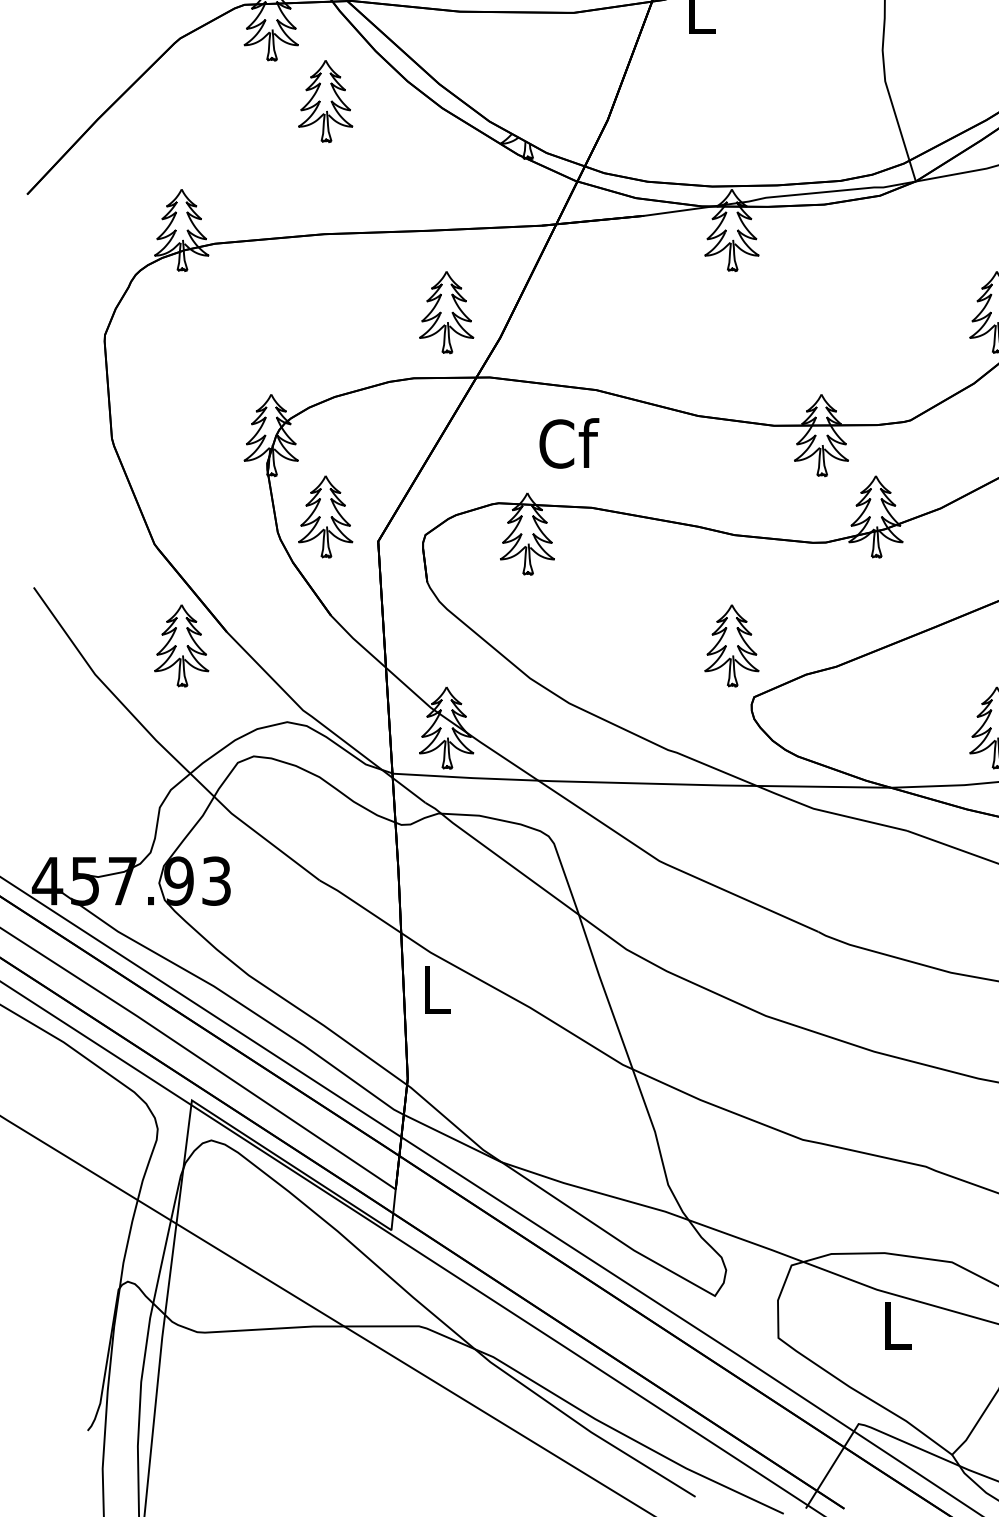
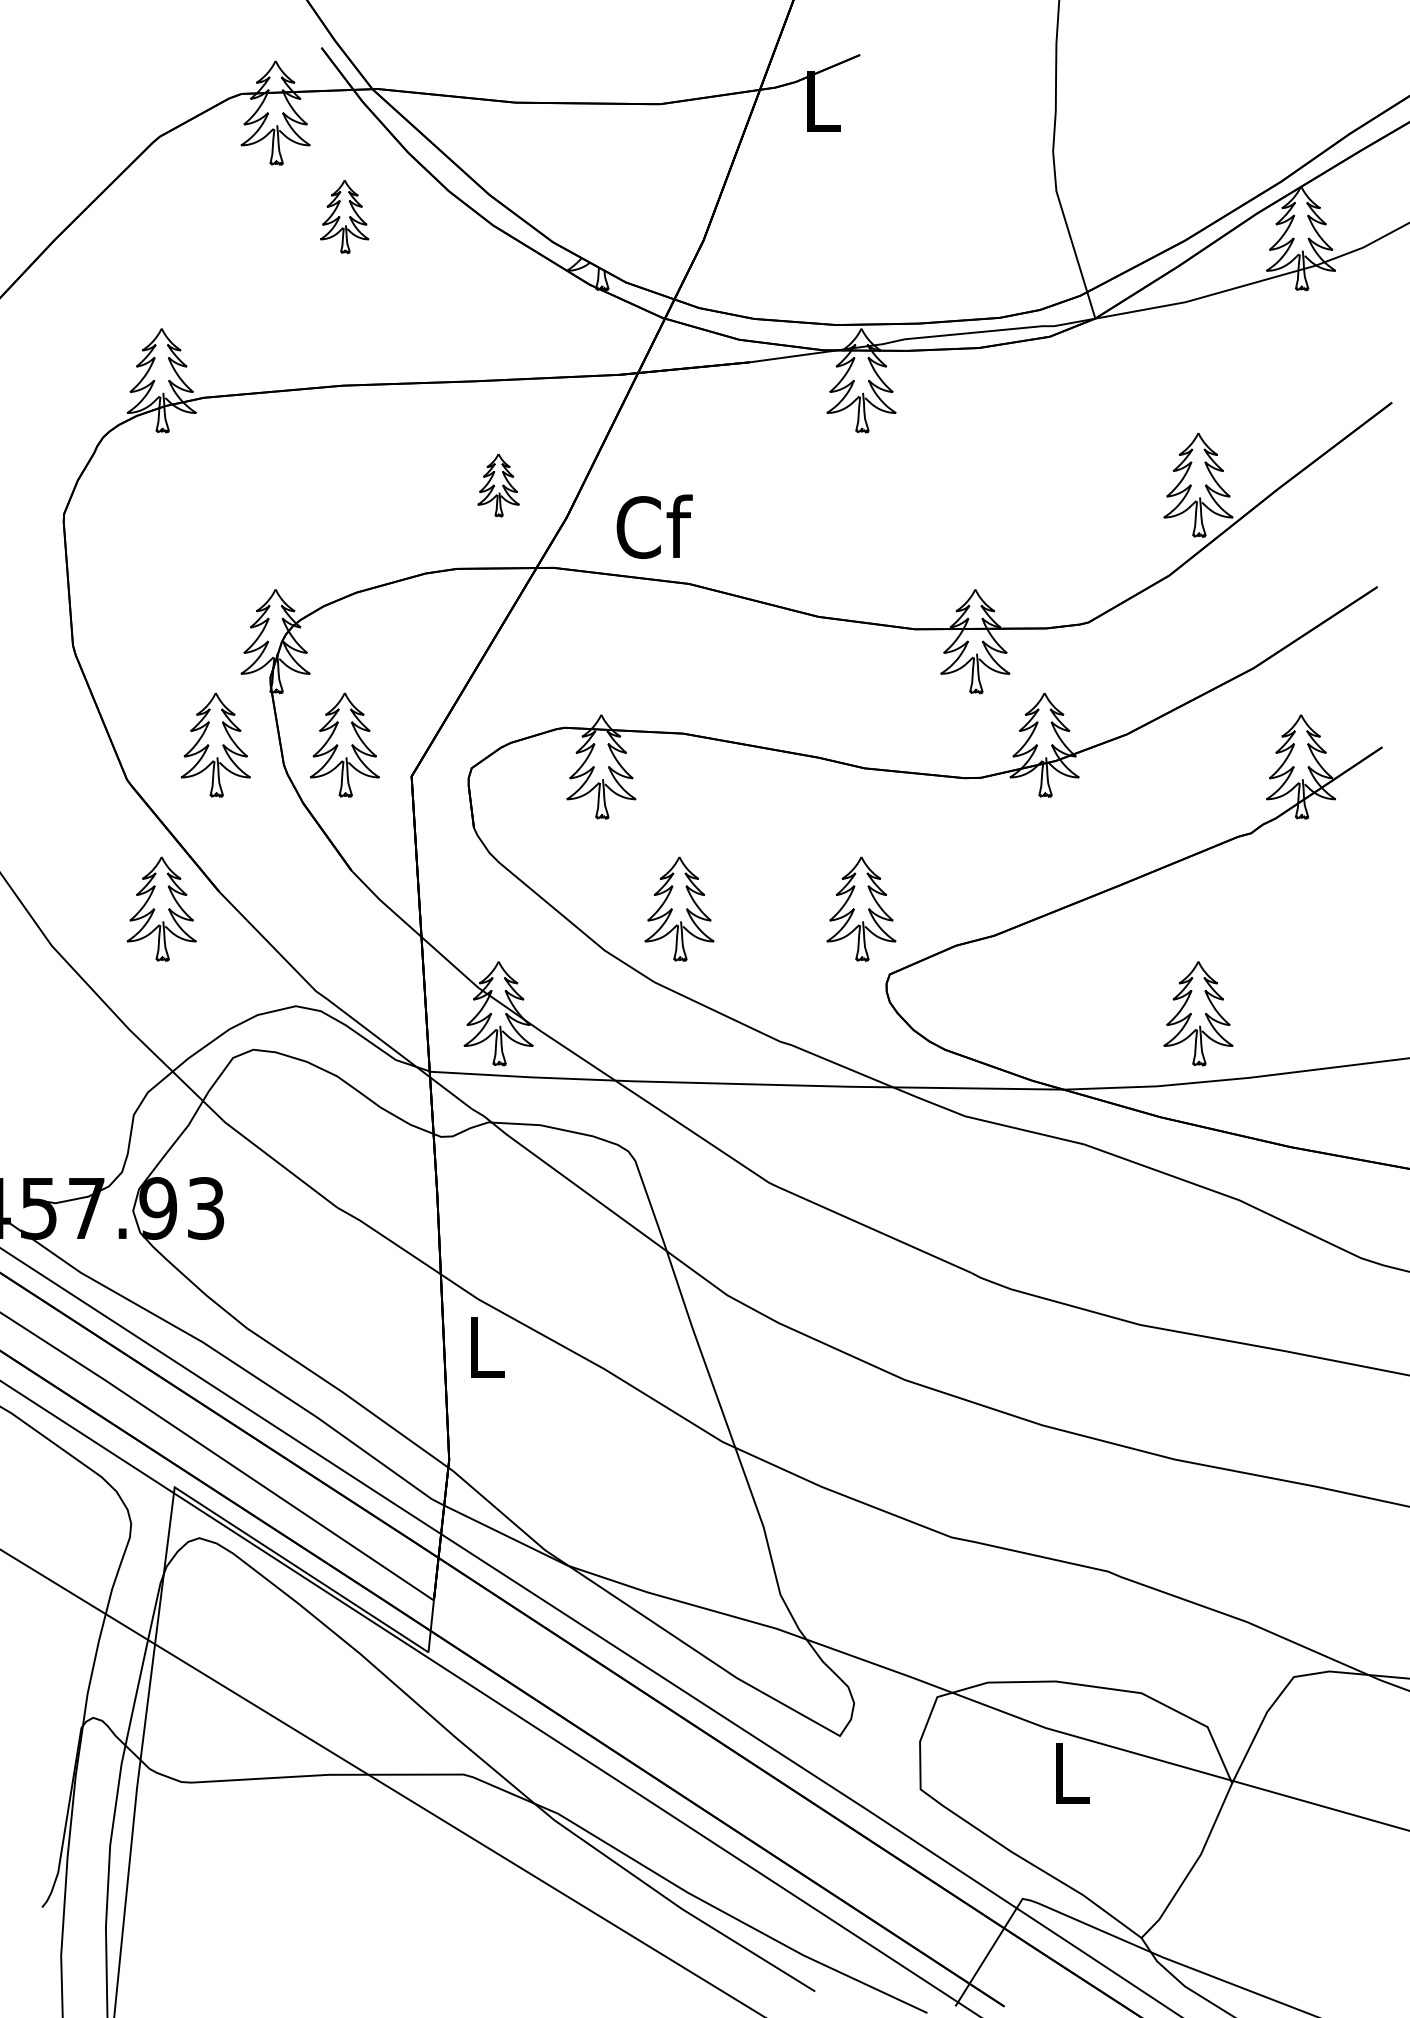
part: (325, 101) -> (344, 216), size x0.7
part: (446, 312) -> (498, 485), size x0.6
text: (569, 443) -> (654, 526), moved
part: (224, 516) -> (215, 744), added
part: (588, 645) -> (679, 908), added

